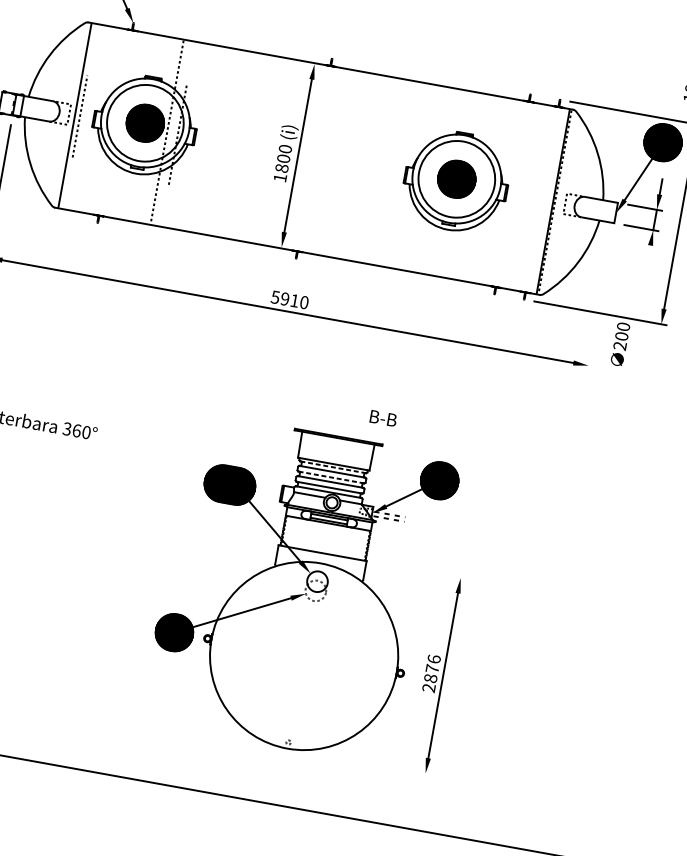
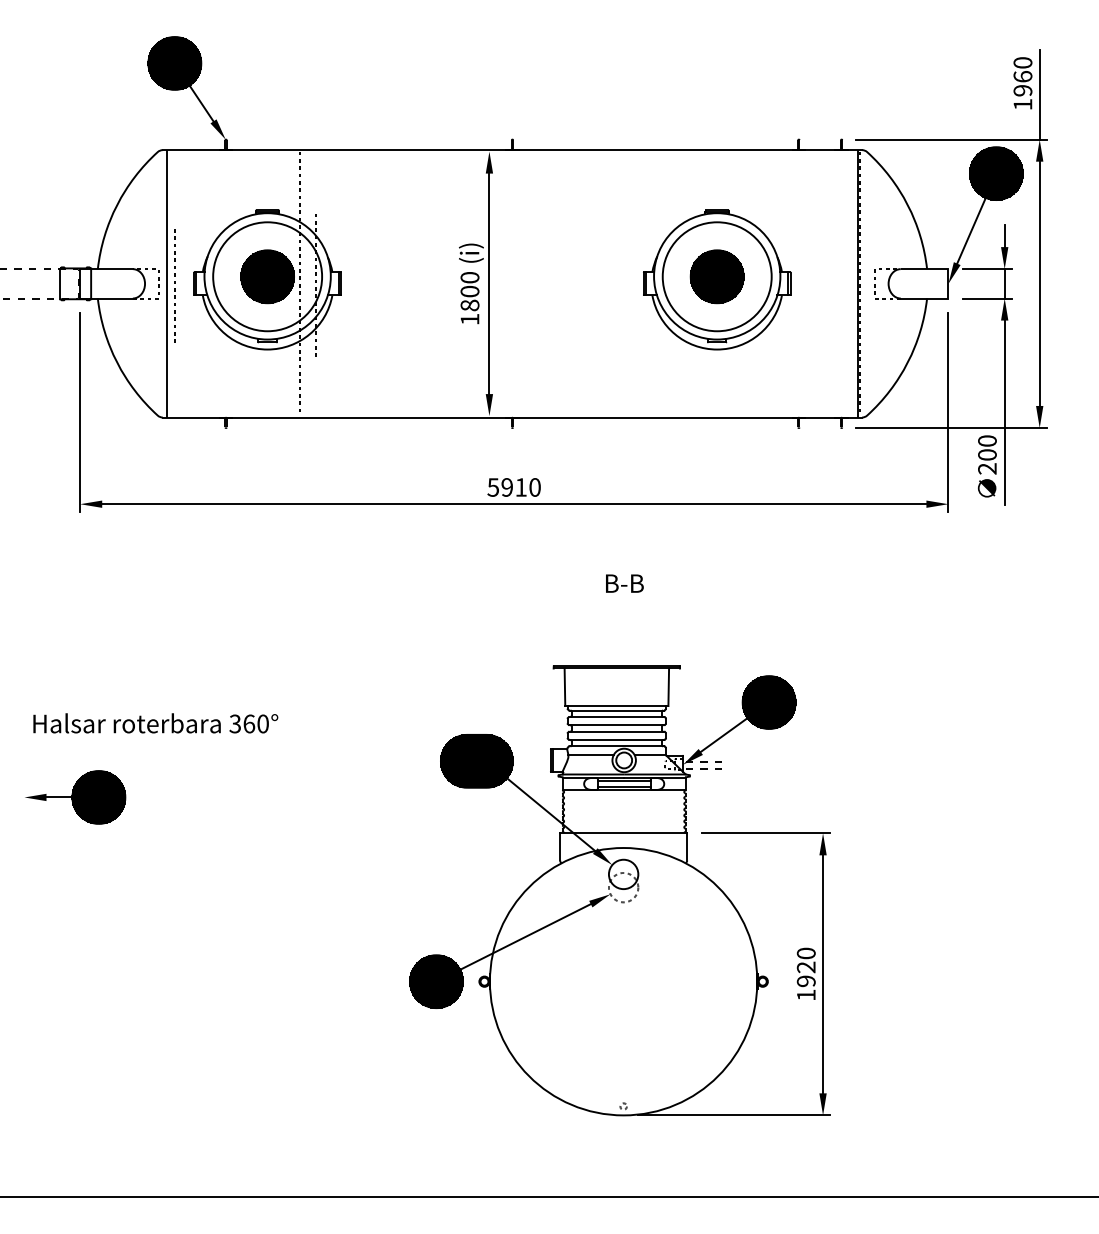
line: (600, 302) -> (948, 412), added
line: (638, 309) -> (1004, 412), added
text: (383, 418) -> (624, 583), moved
line: (333, 467) -> (617, 710), dashed -> solid
line: (331, 477) -> (617, 725), dashed -> solid
line: (420, 571) -> (765, 833), added
text: (431, 673) -> (805, 973), 2876 -> 1920
line: (364, 762) -> (734, 1115), added

